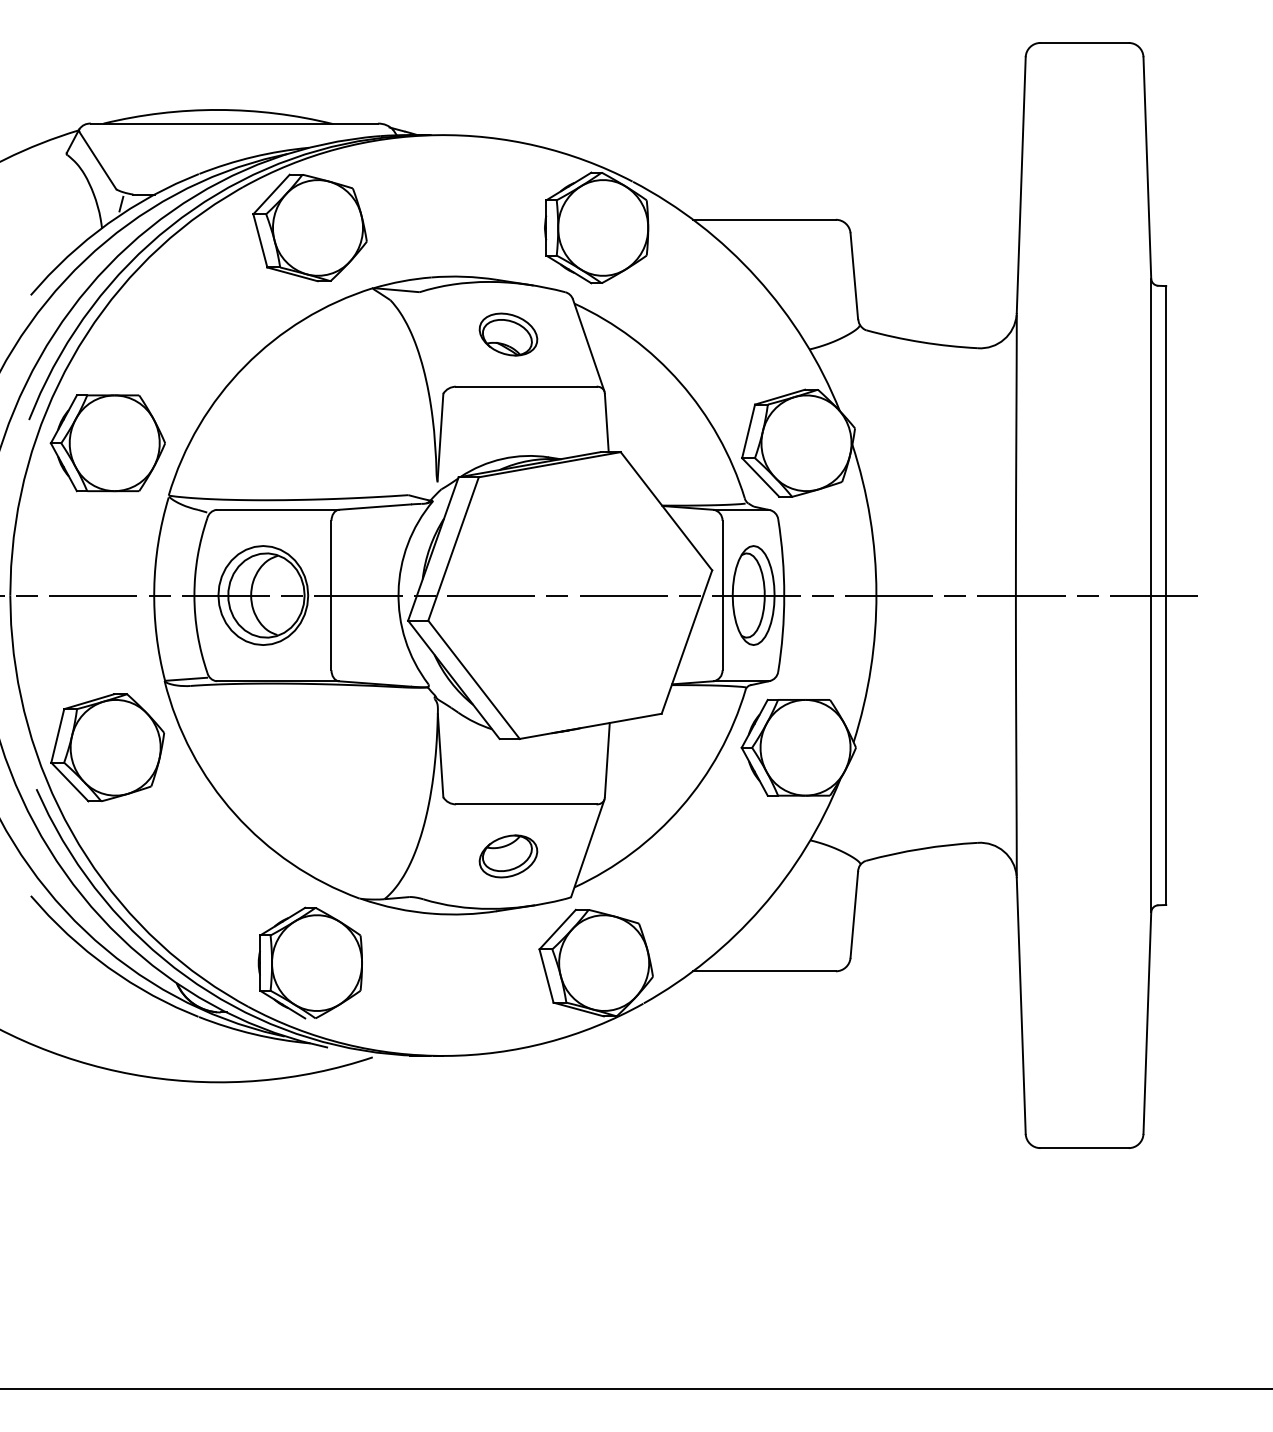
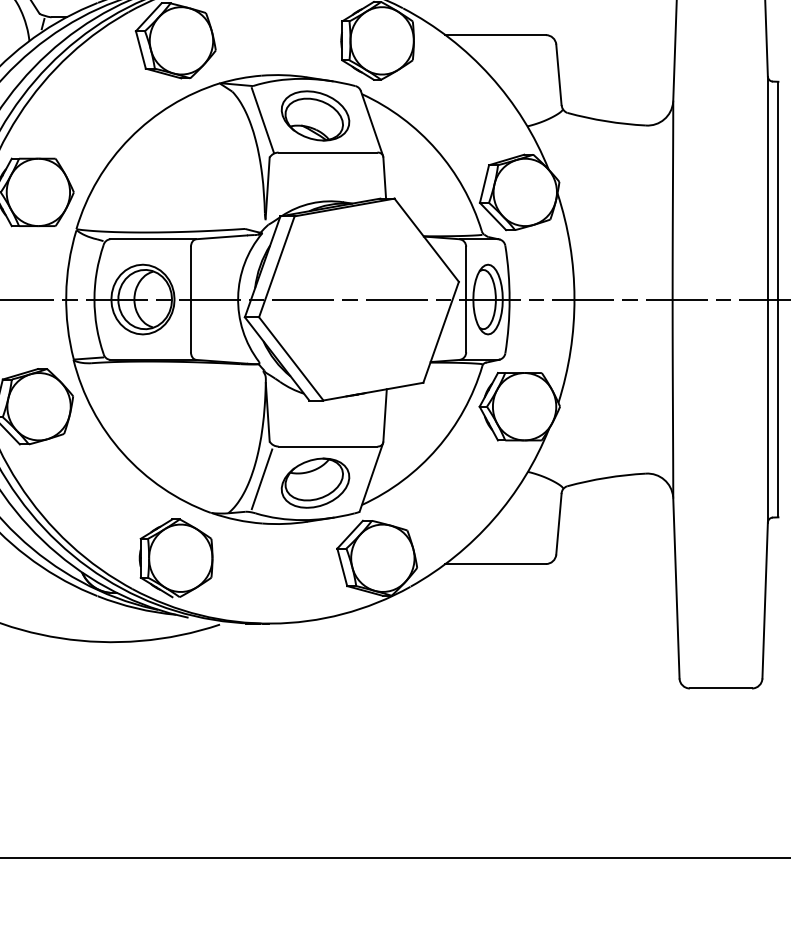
part: (508, 334) -> (315, 115), size x1.67
line: (433, 340) -> (262, 120), added
line: (432, 850) -> (262, 479), added
part: (508, 856) -> (315, 483), size x1.67

